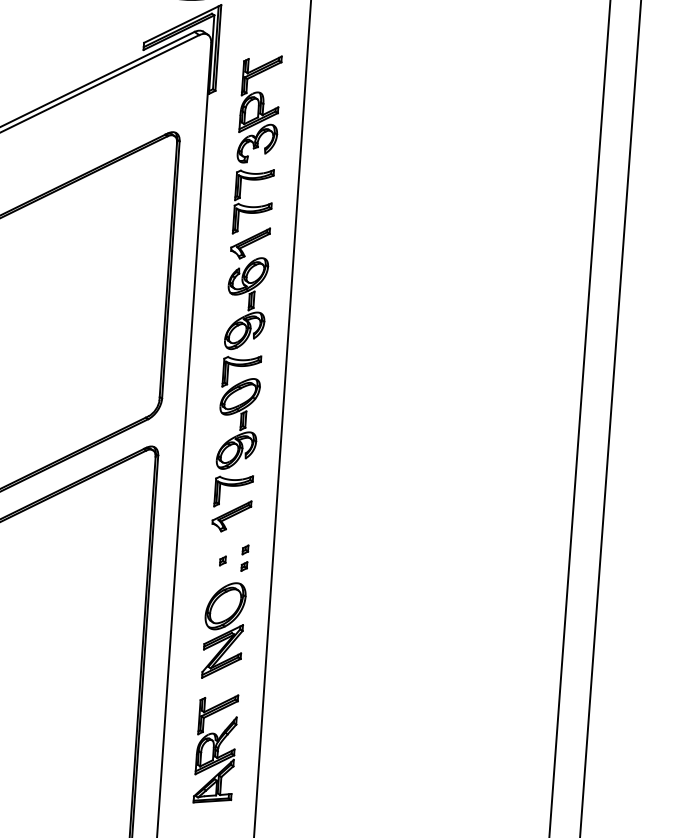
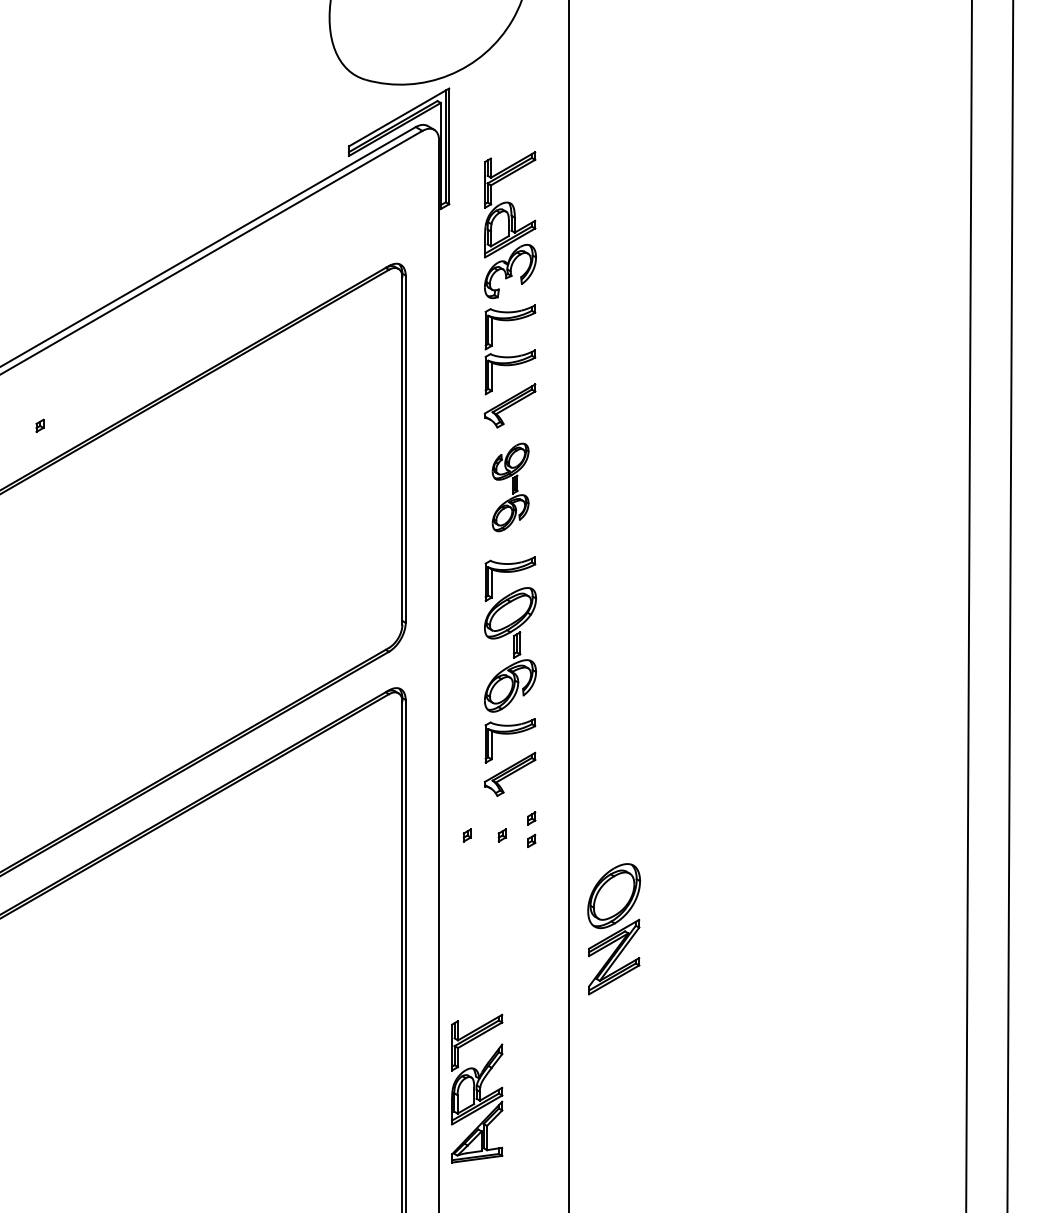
part: (246, 303) -> (510, 487), size x0.7
part: (196, 559) -> (466, 835), added
part: (223, 631) -> (613, 929), moved
part: (216, 748) -> (477, 1088), moved

